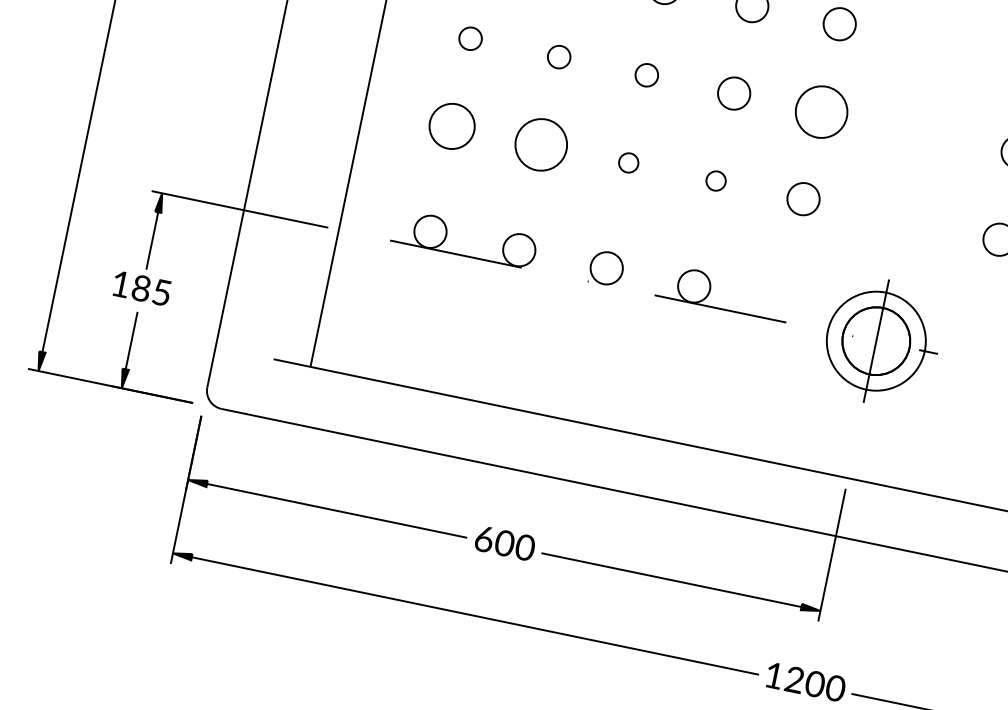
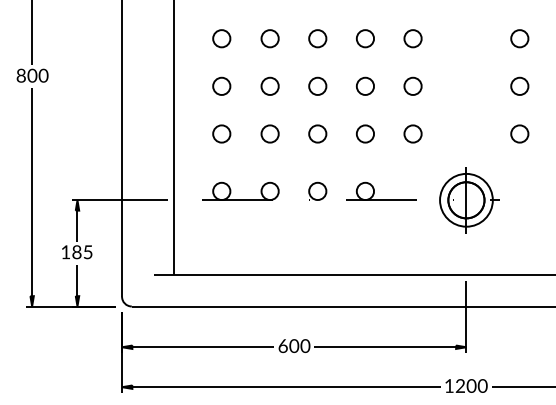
part: (470, 37) -> (221, 85), size x1.43
part: (558, 55) -> (269, 85), size x1.43
part: (646, 73) -> (317, 85), size x1.43
part: (820, 109) -> (412, 85), size x0.62
part: (452, 125) -> (221, 133), size x0.71
part: (540, 143) -> (269, 133), size x0.62
part: (628, 161) -> (317, 133), size x1.67
part: (716, 180) -> (365, 133), size x1.67

